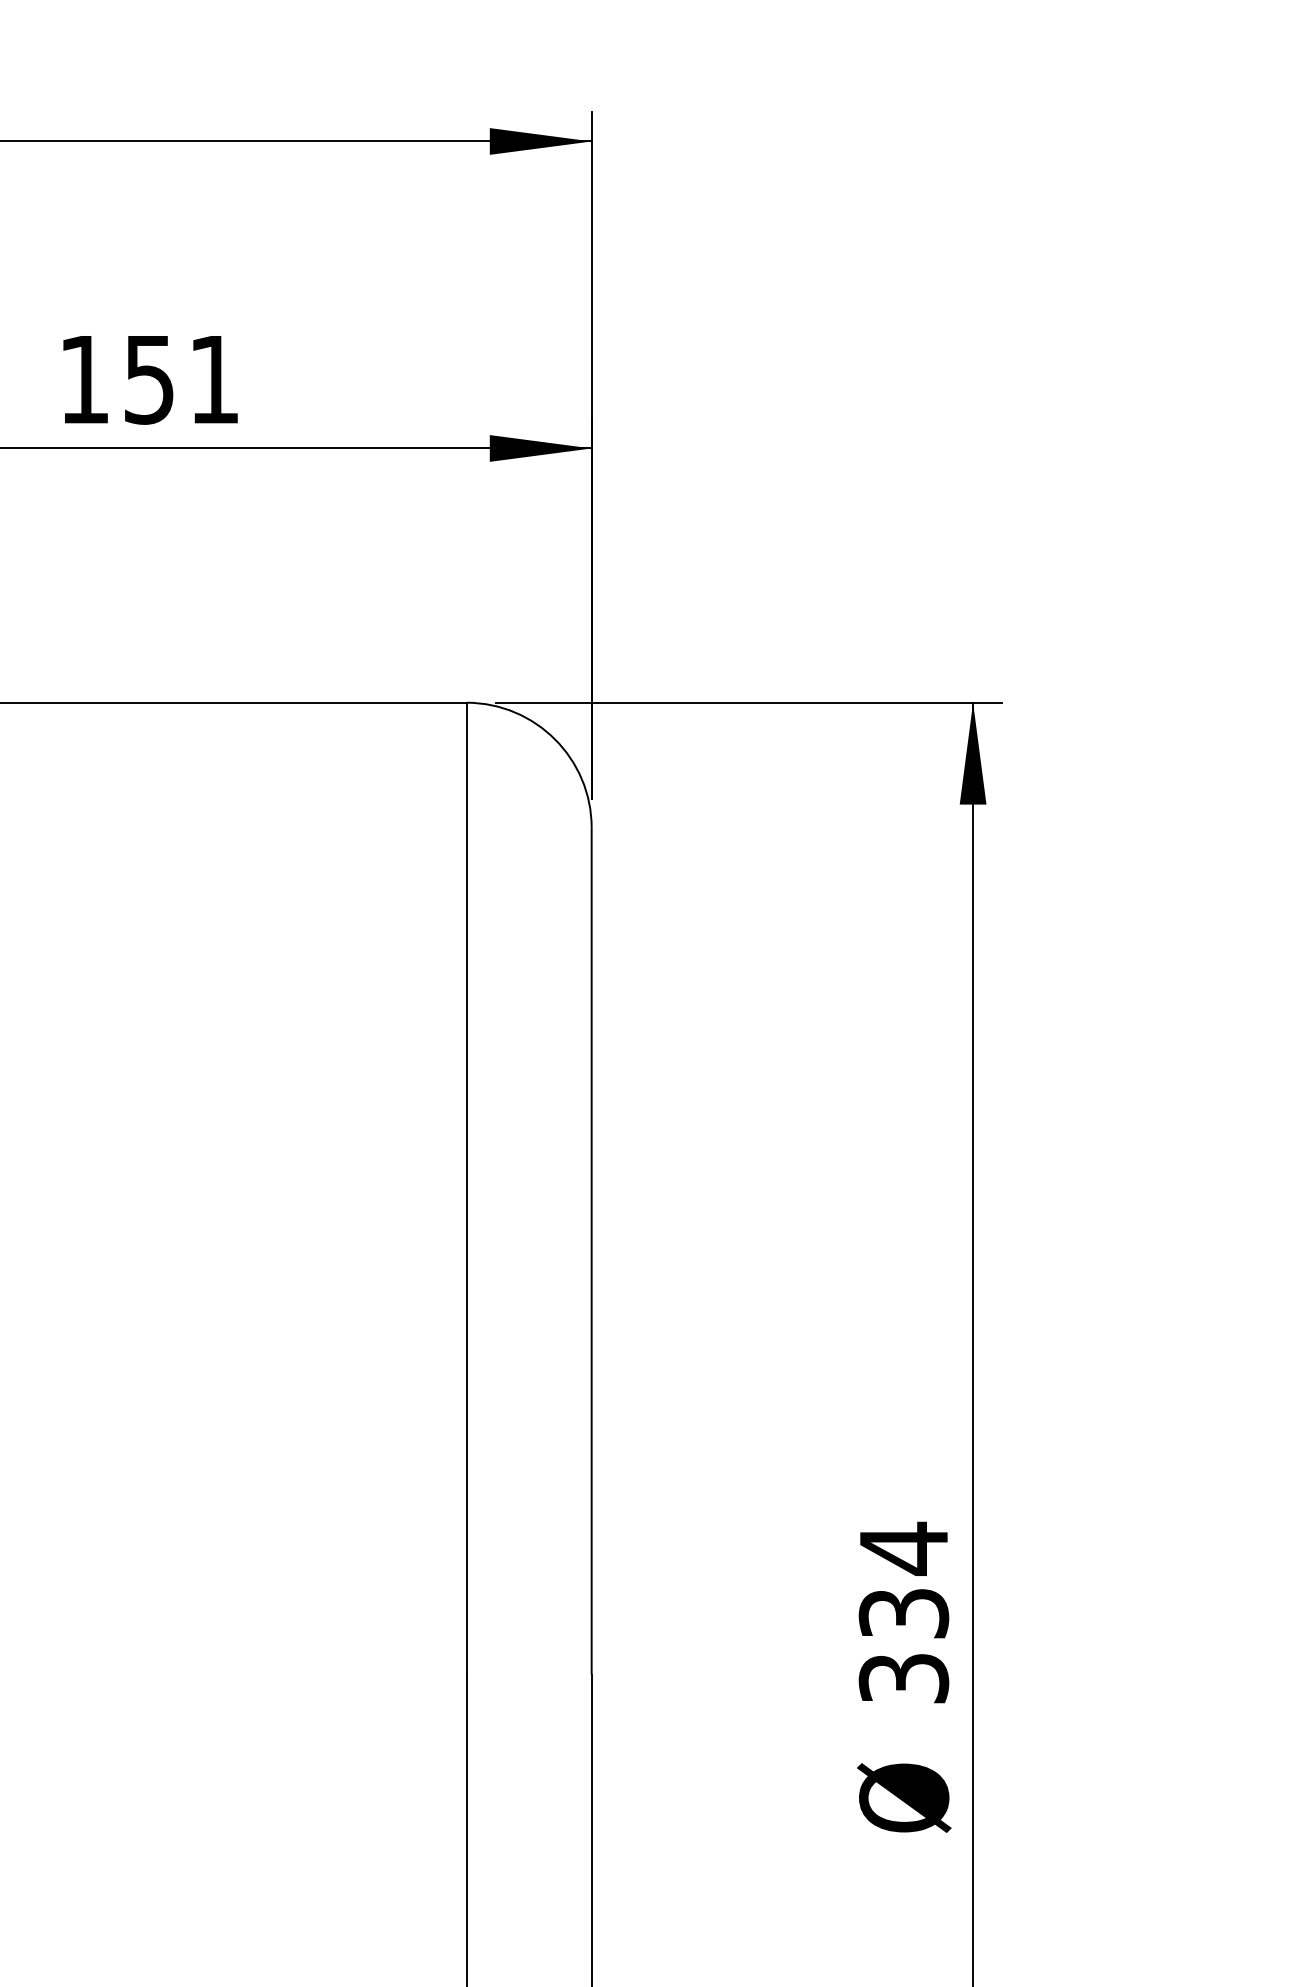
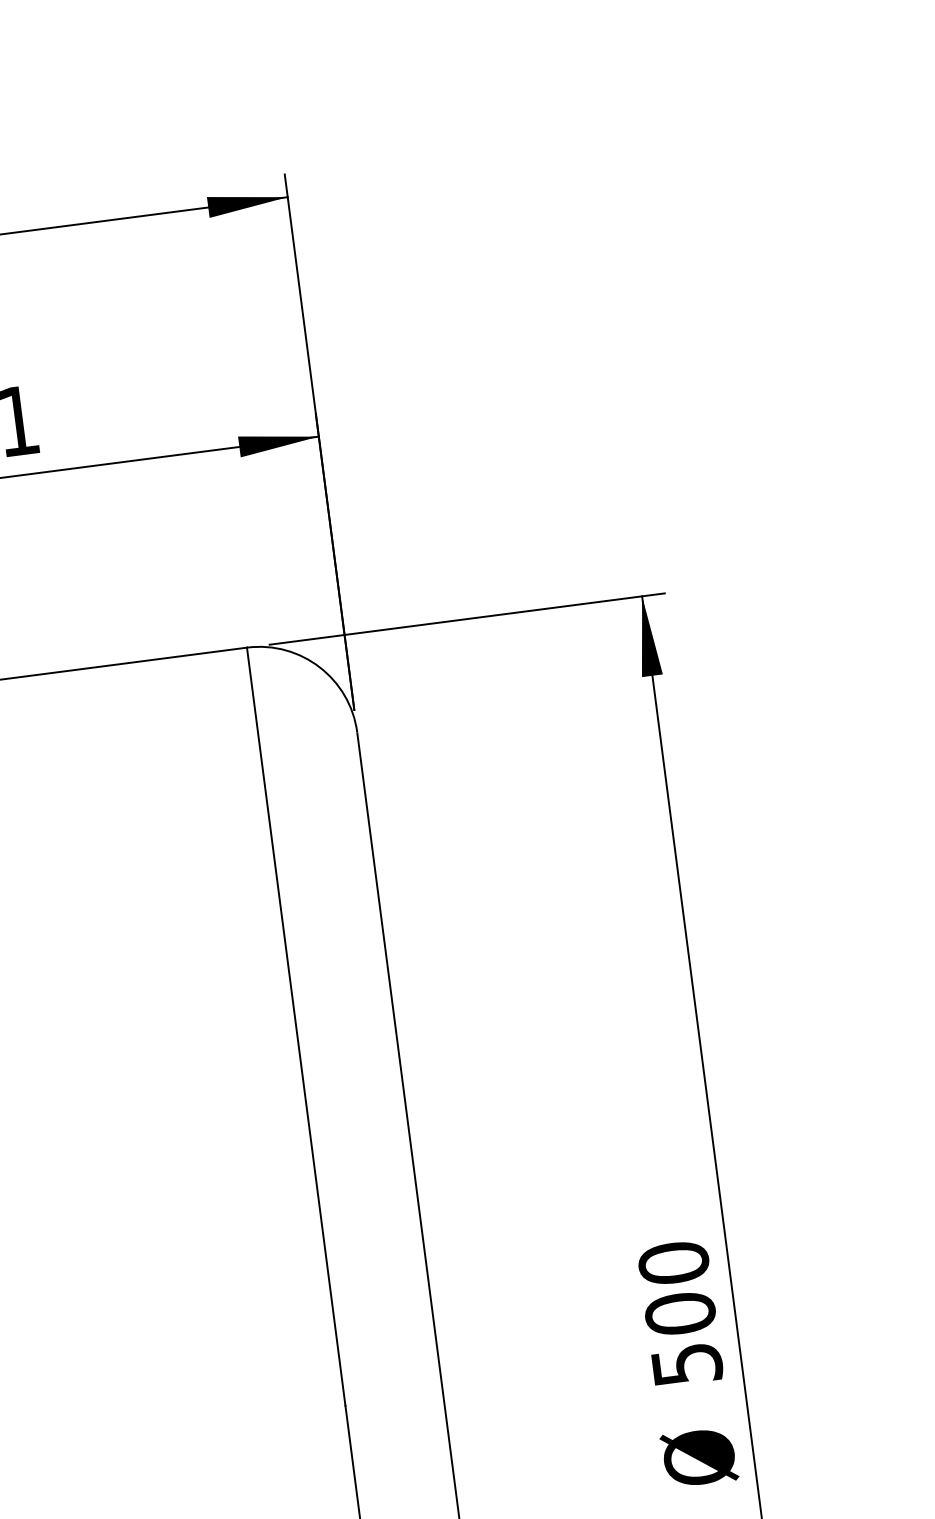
text: (903, 1612) -> (679, 1313), 334 -> 500

